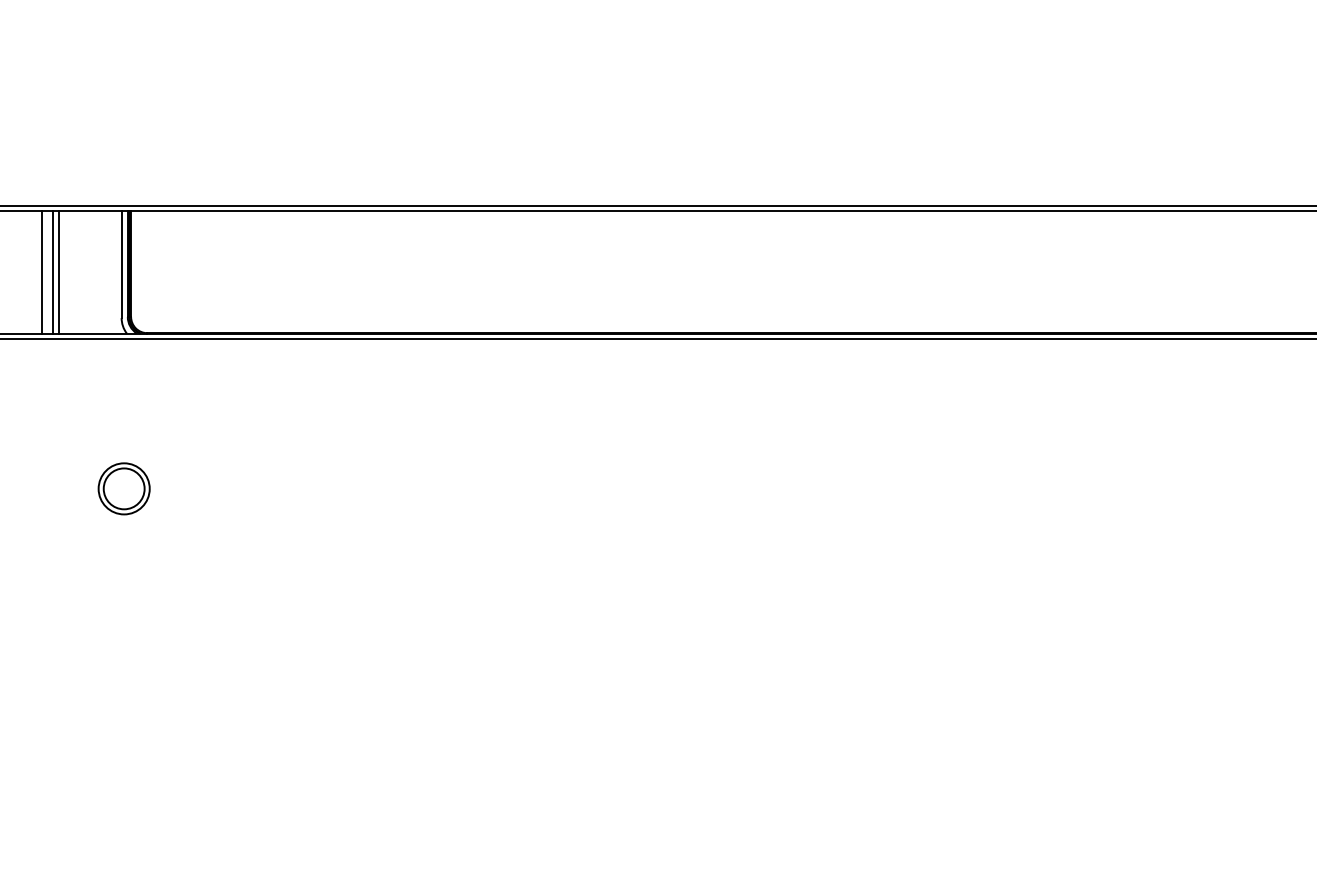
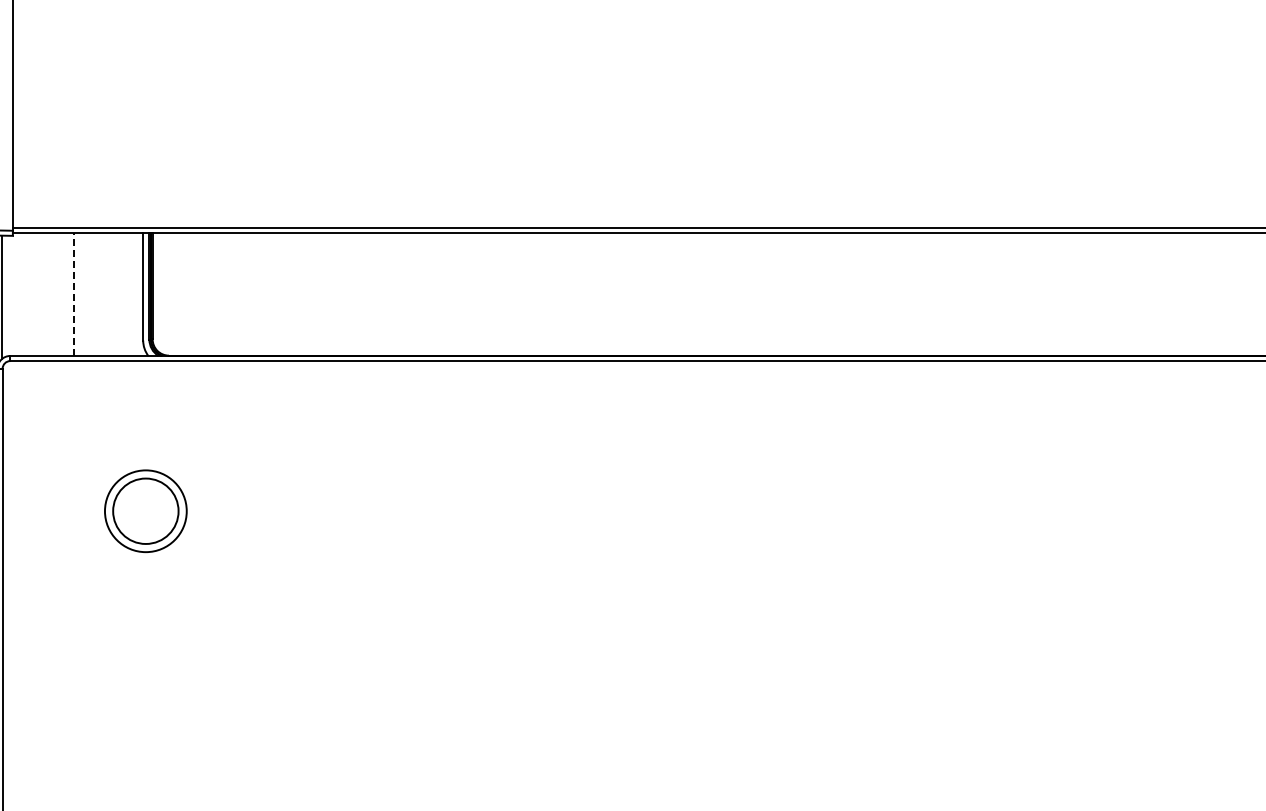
line: (42, 271) -> (64, 293), removed
line: (52, 271) -> (74, 293), solid -> dashed
line: (58, 271) -> (80, 293), removed
part: (123, 488) -> (145, 510), size x1.6

